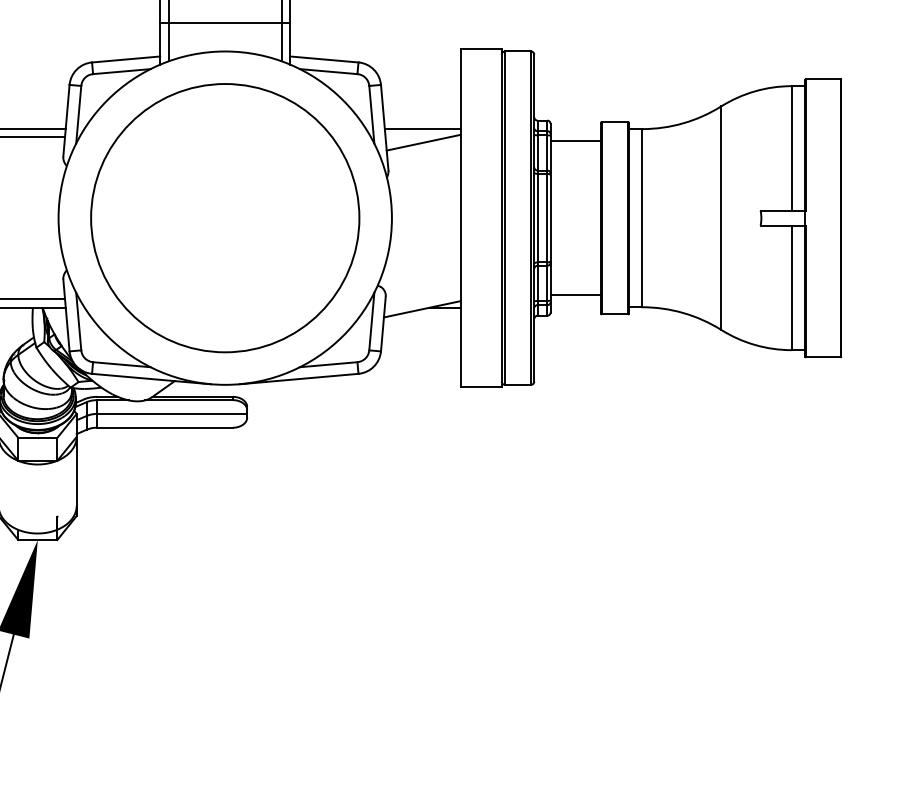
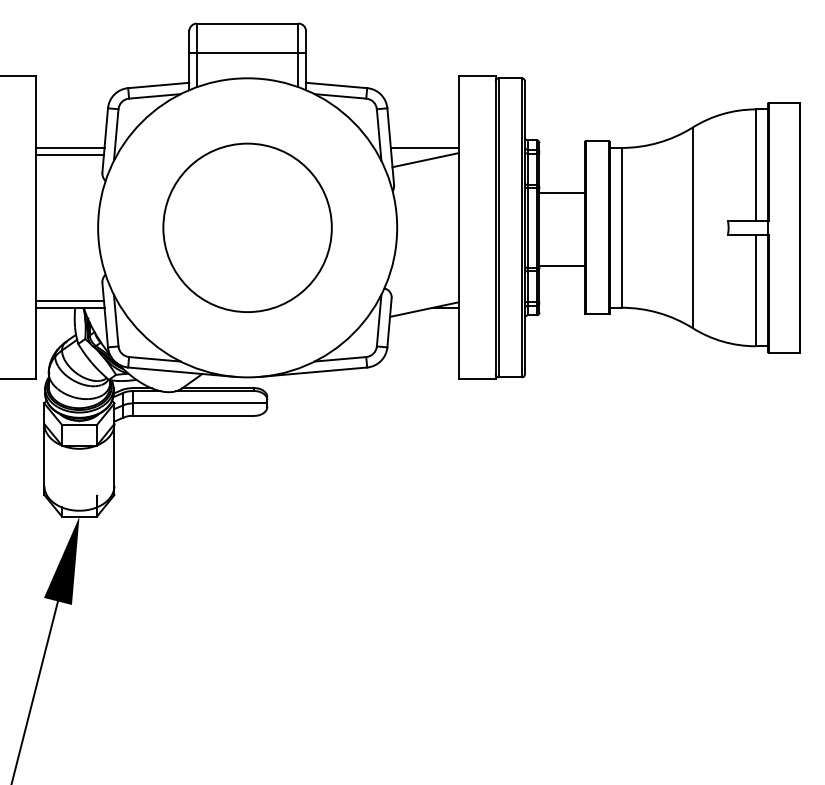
line: (576, 140) -> (562, 192), moved
circle: (225, 217) -> (247, 227), size x0.7
line: (576, 295) -> (562, 266), moved

